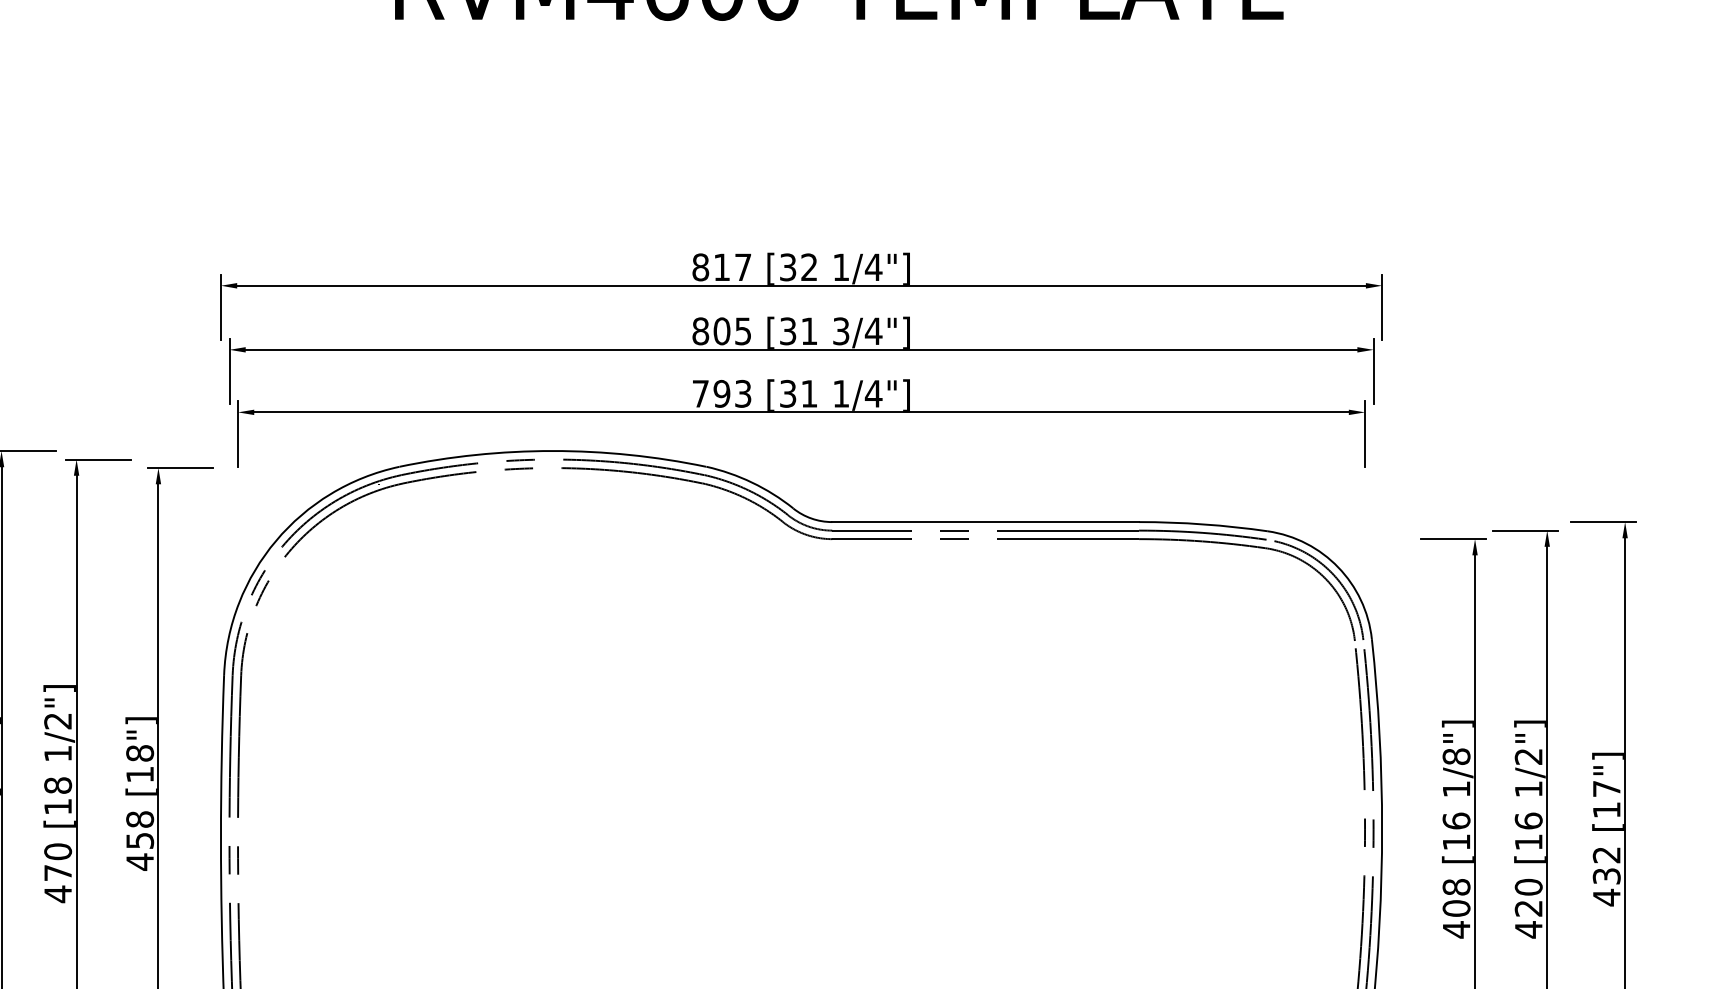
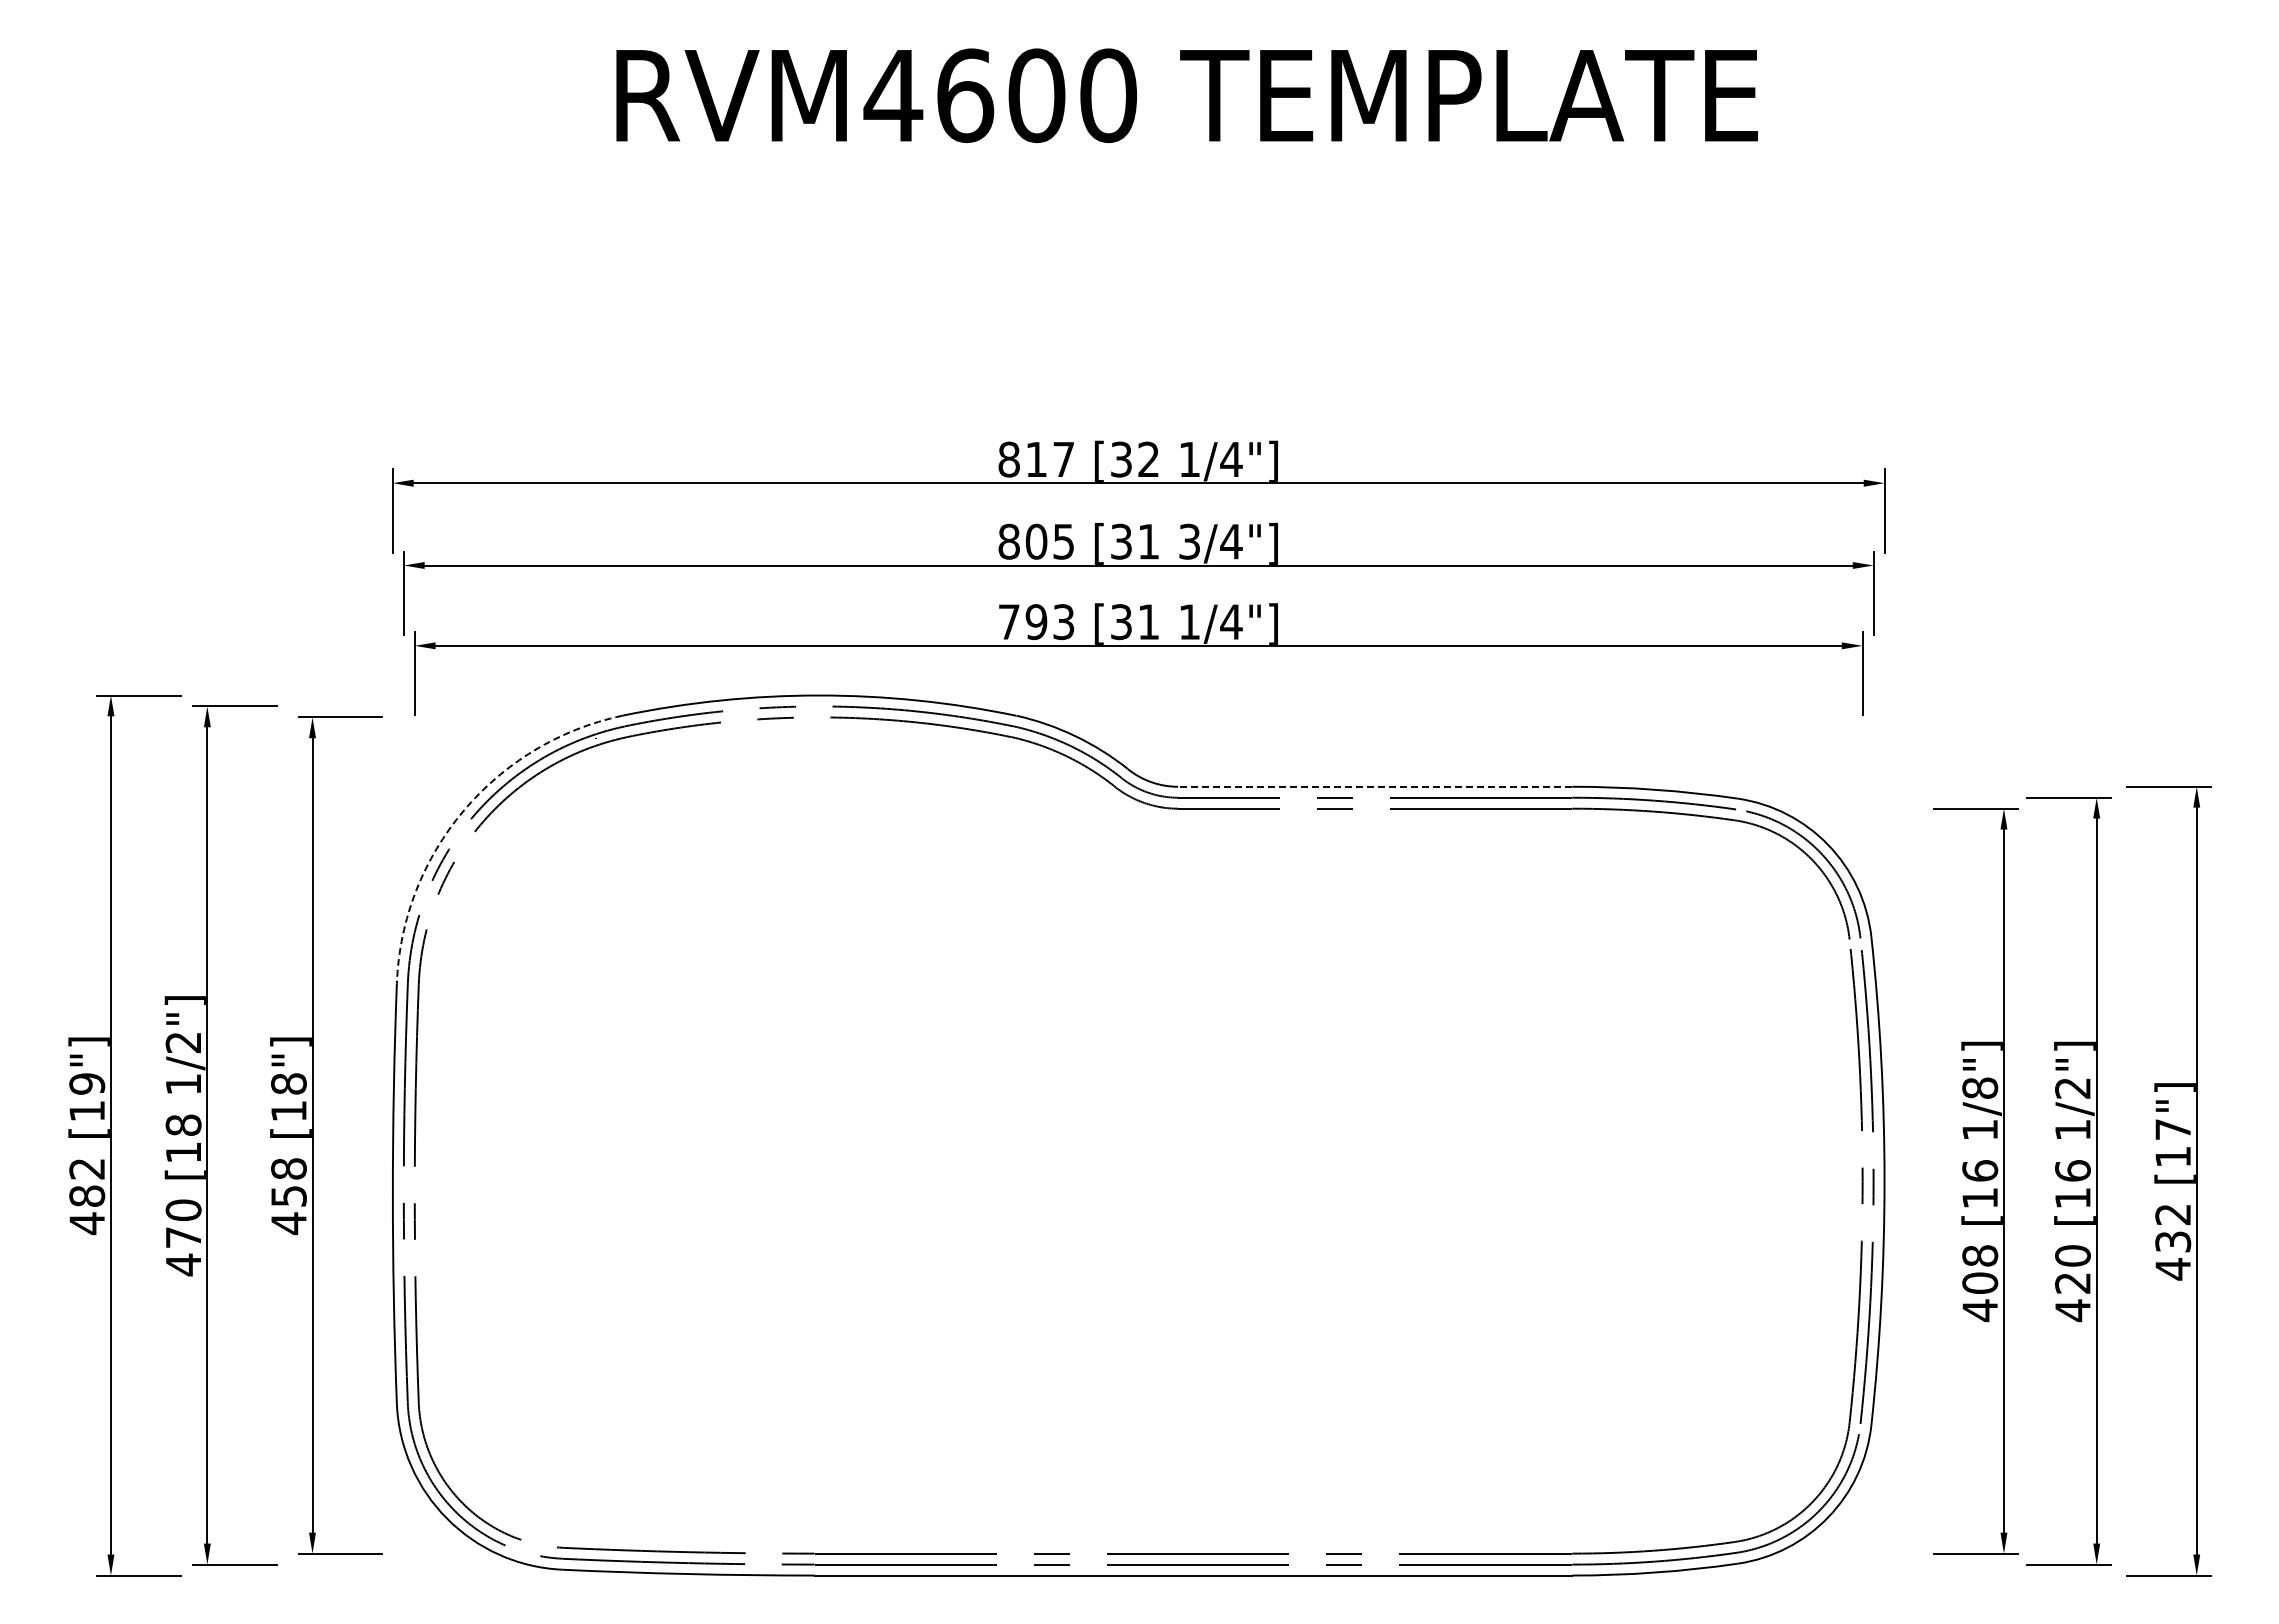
line: (985, 521) -> (1374, 786), solid -> dashed
arc: (275, 540) -> (463, 810), solid -> dashed

